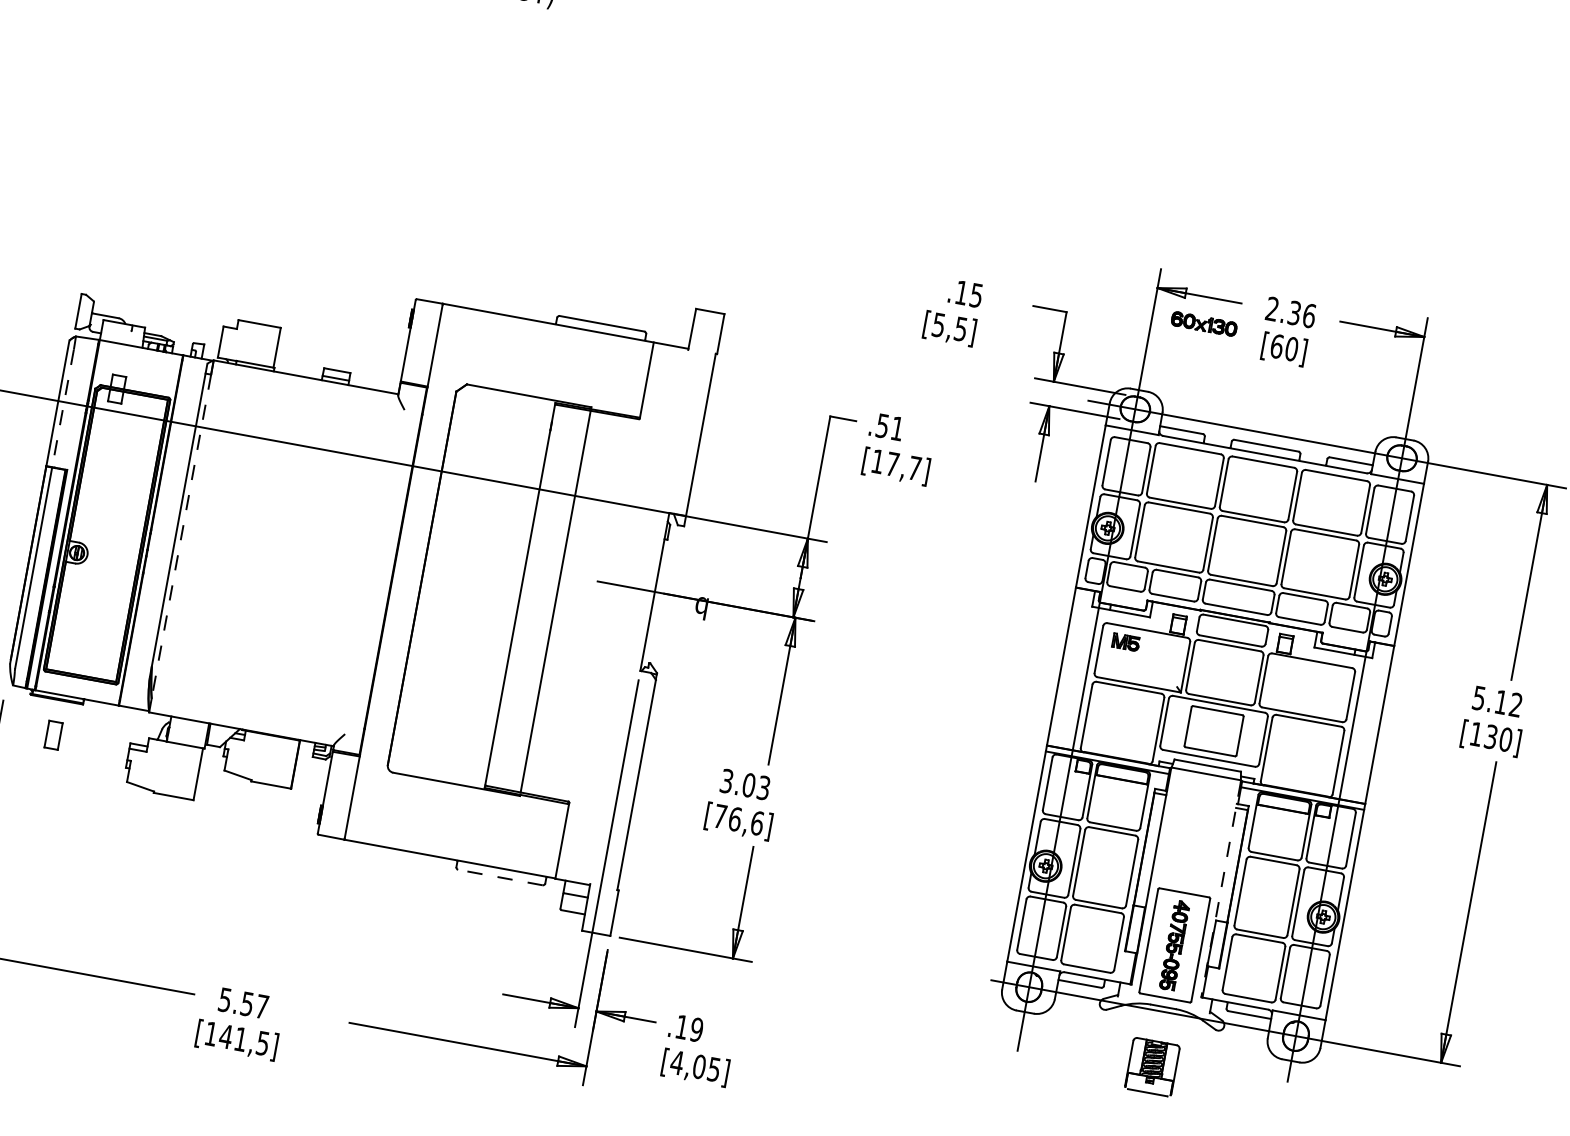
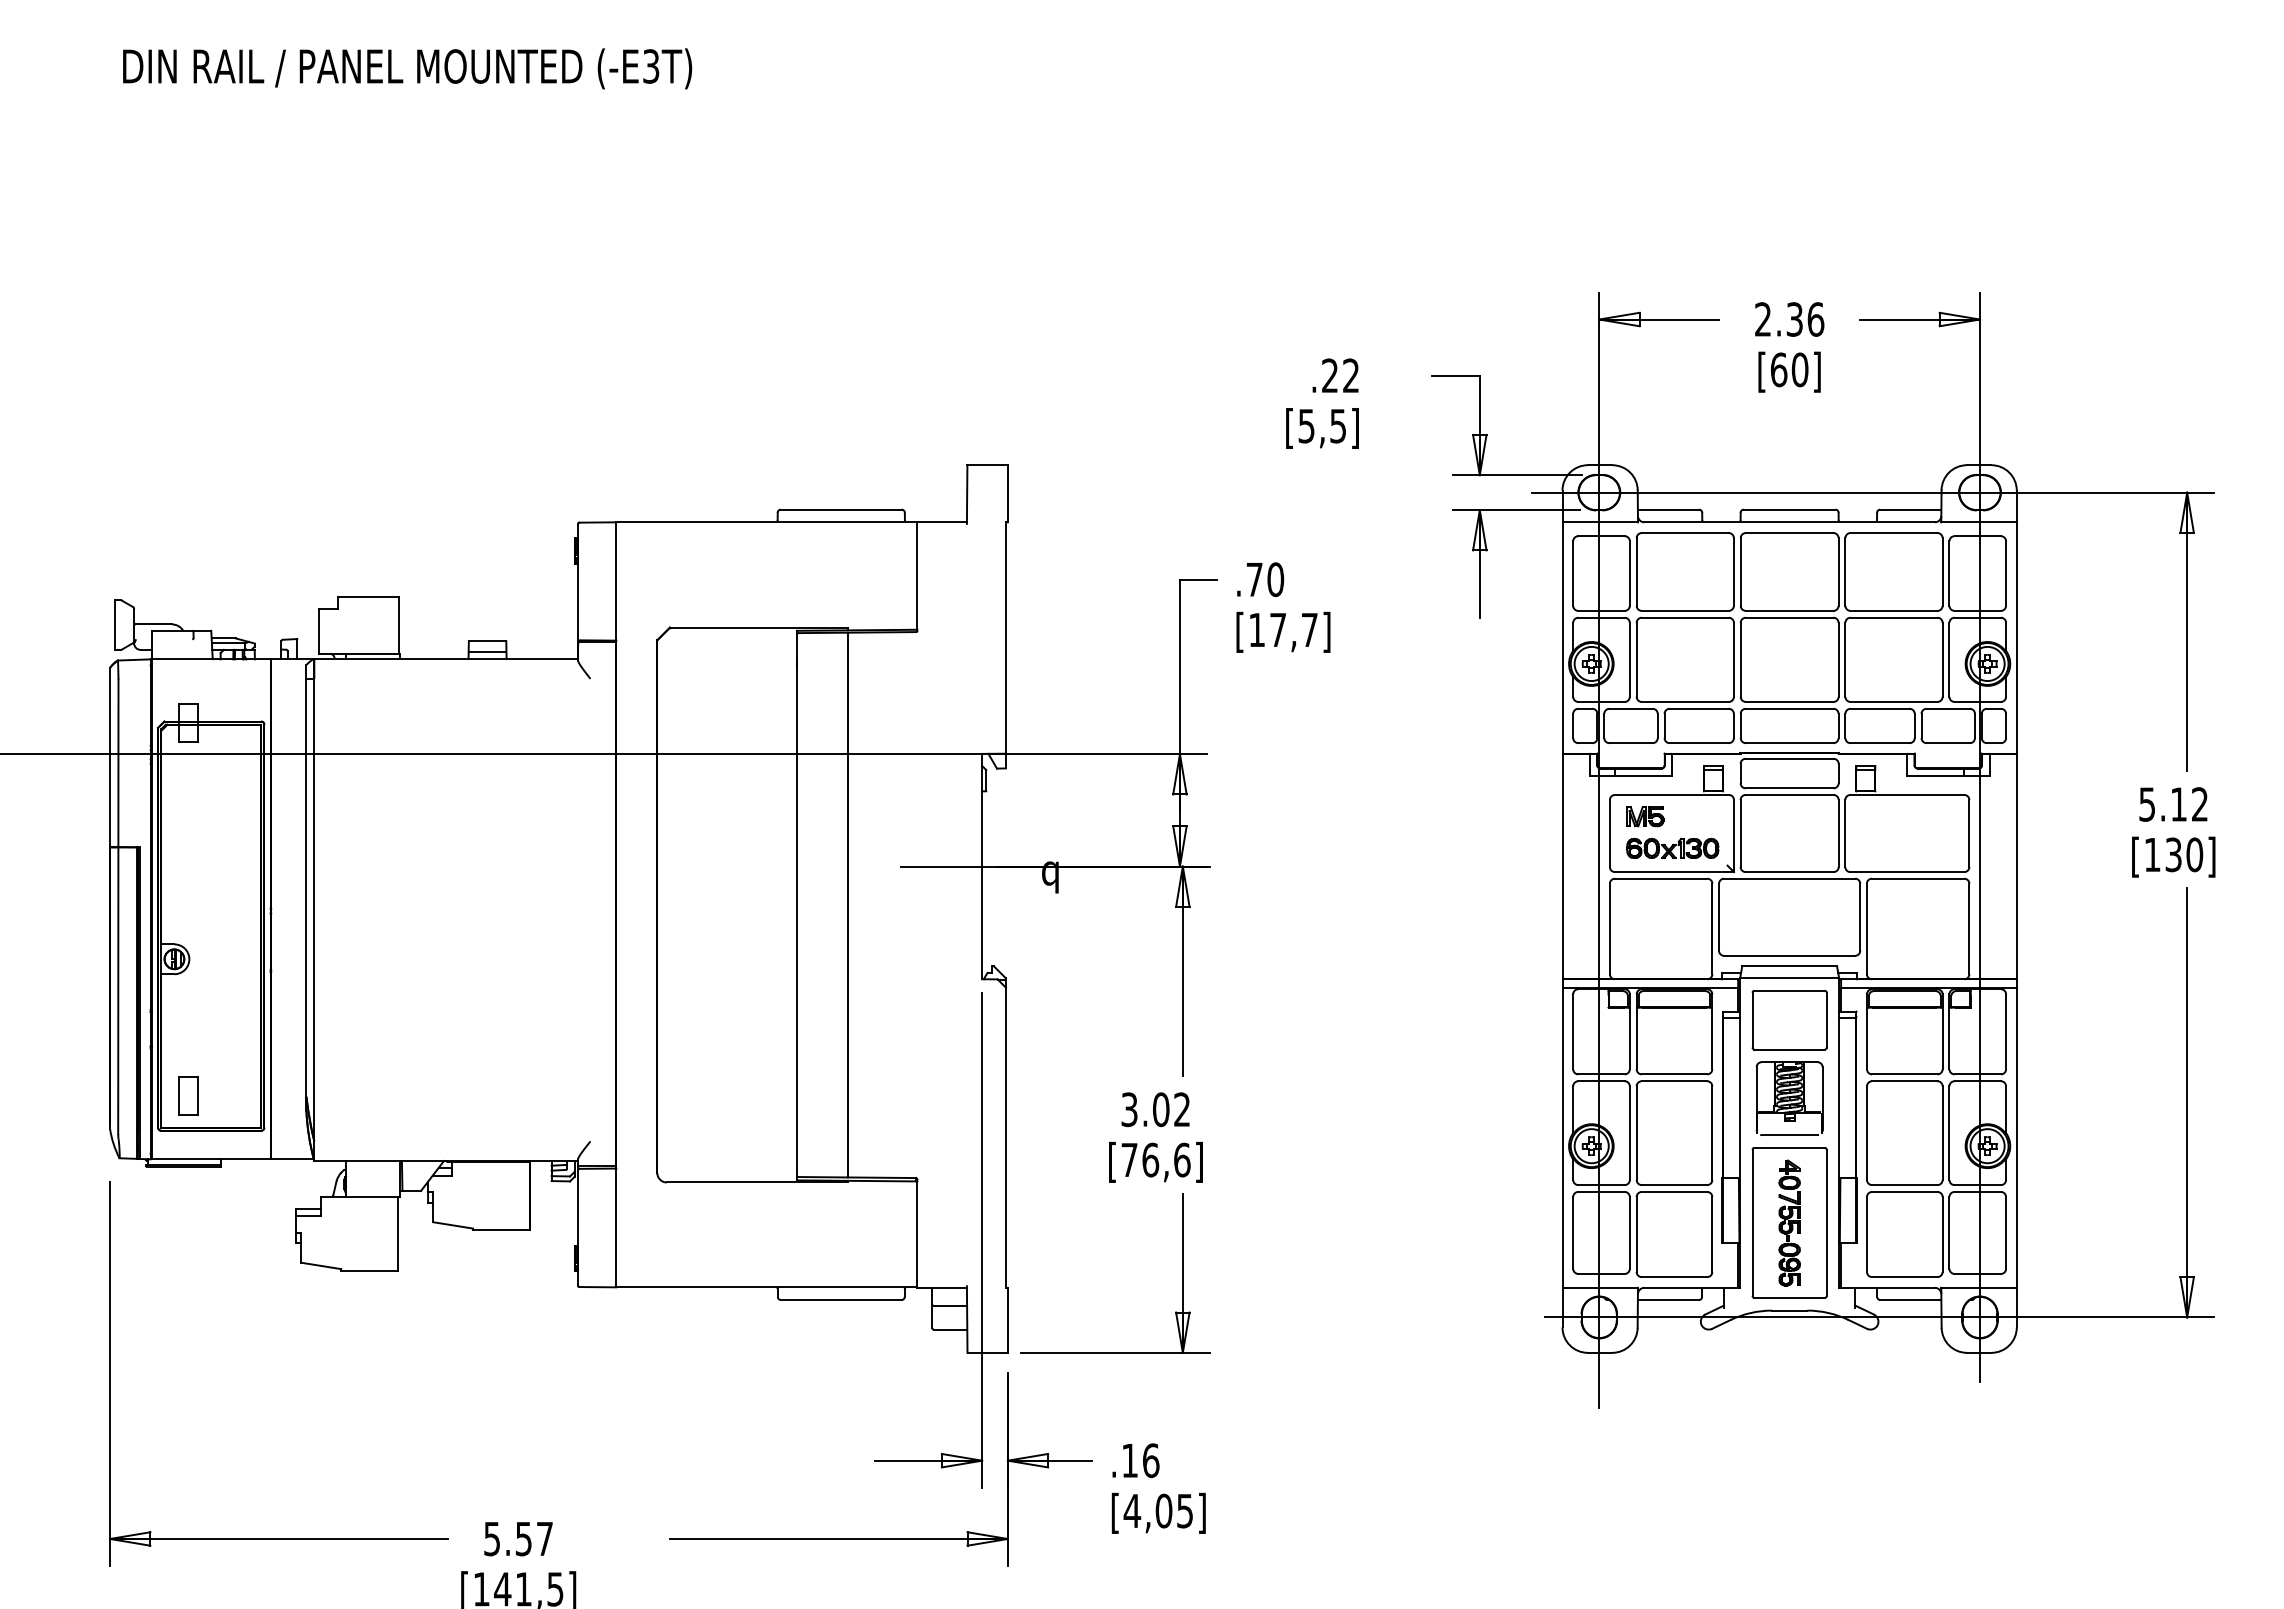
text: (969, 294) -> (1340, 375), .15 -> .22
part: (1204, 323) -> (1672, 847), moved
line: (63, 408) -> (118, 763), dashed -> solid
text: (890, 427) -> (1265, 579), .51 -> .70
line: (181, 536) -> (314, 910), dashed -> solid
part: (1213, 731) -> (1789, 1020), moved
part: (53, 735) -> (188, 1095), moved
text: (764, 787) -> (1182, 1109), 3.03 -> 3.02
line: (499, 877) -> (840, 1300), dashed -> solid
line: (1221, 889) -> (1839, 1133), dashed -> solid
text: (696, 1029) -> (1150, 1460), .19 -> .16
part: (1152, 1067) -> (1789, 1098), moved

